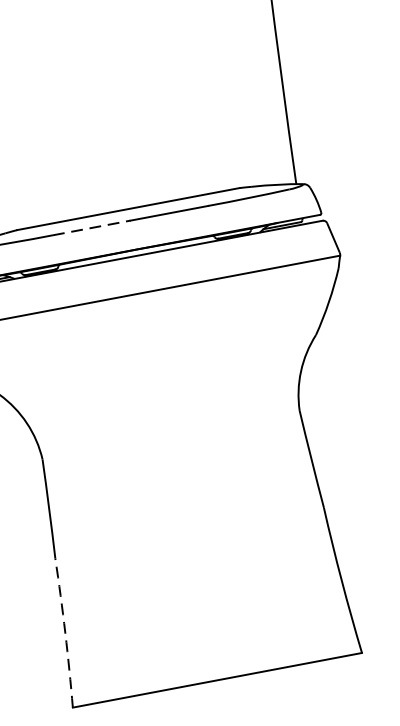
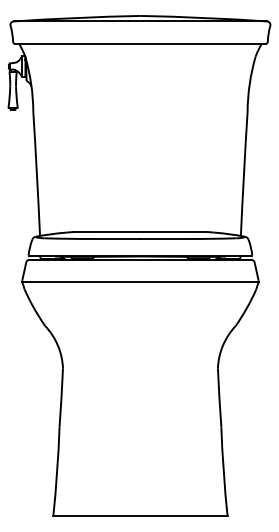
line: (92, 227) -> (117, 238), dashed -> solid
arc: (65, 632) -> (57, 471), dashed -> solid

